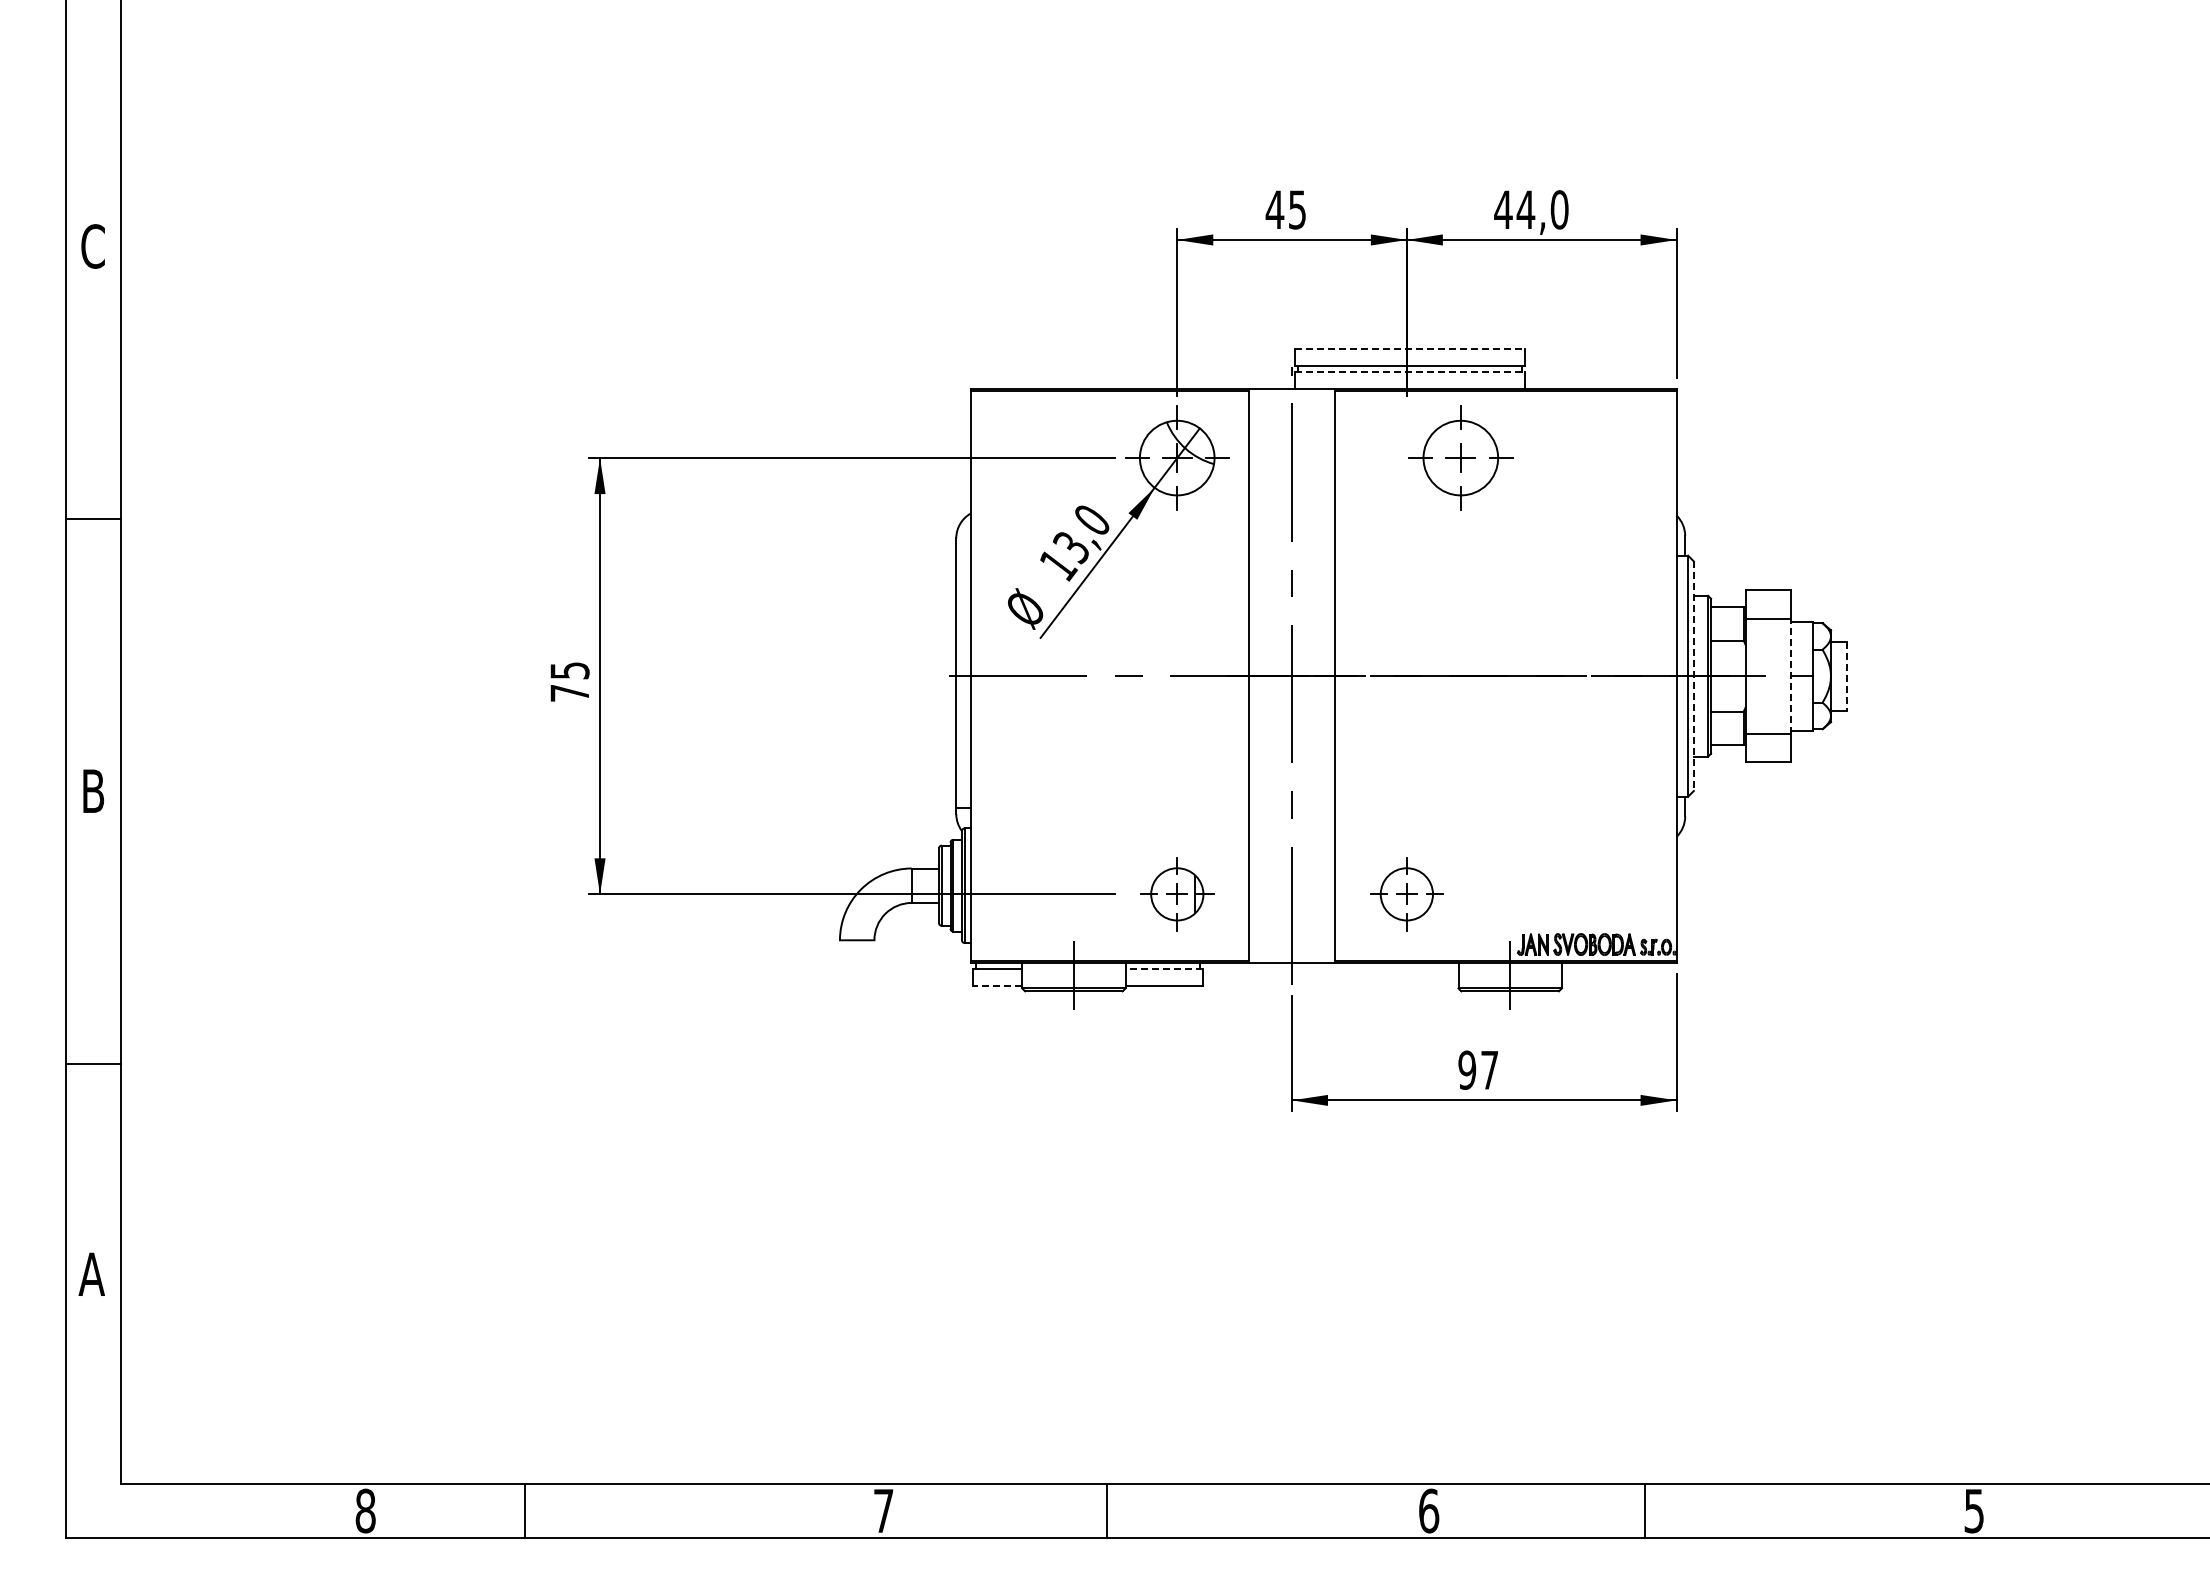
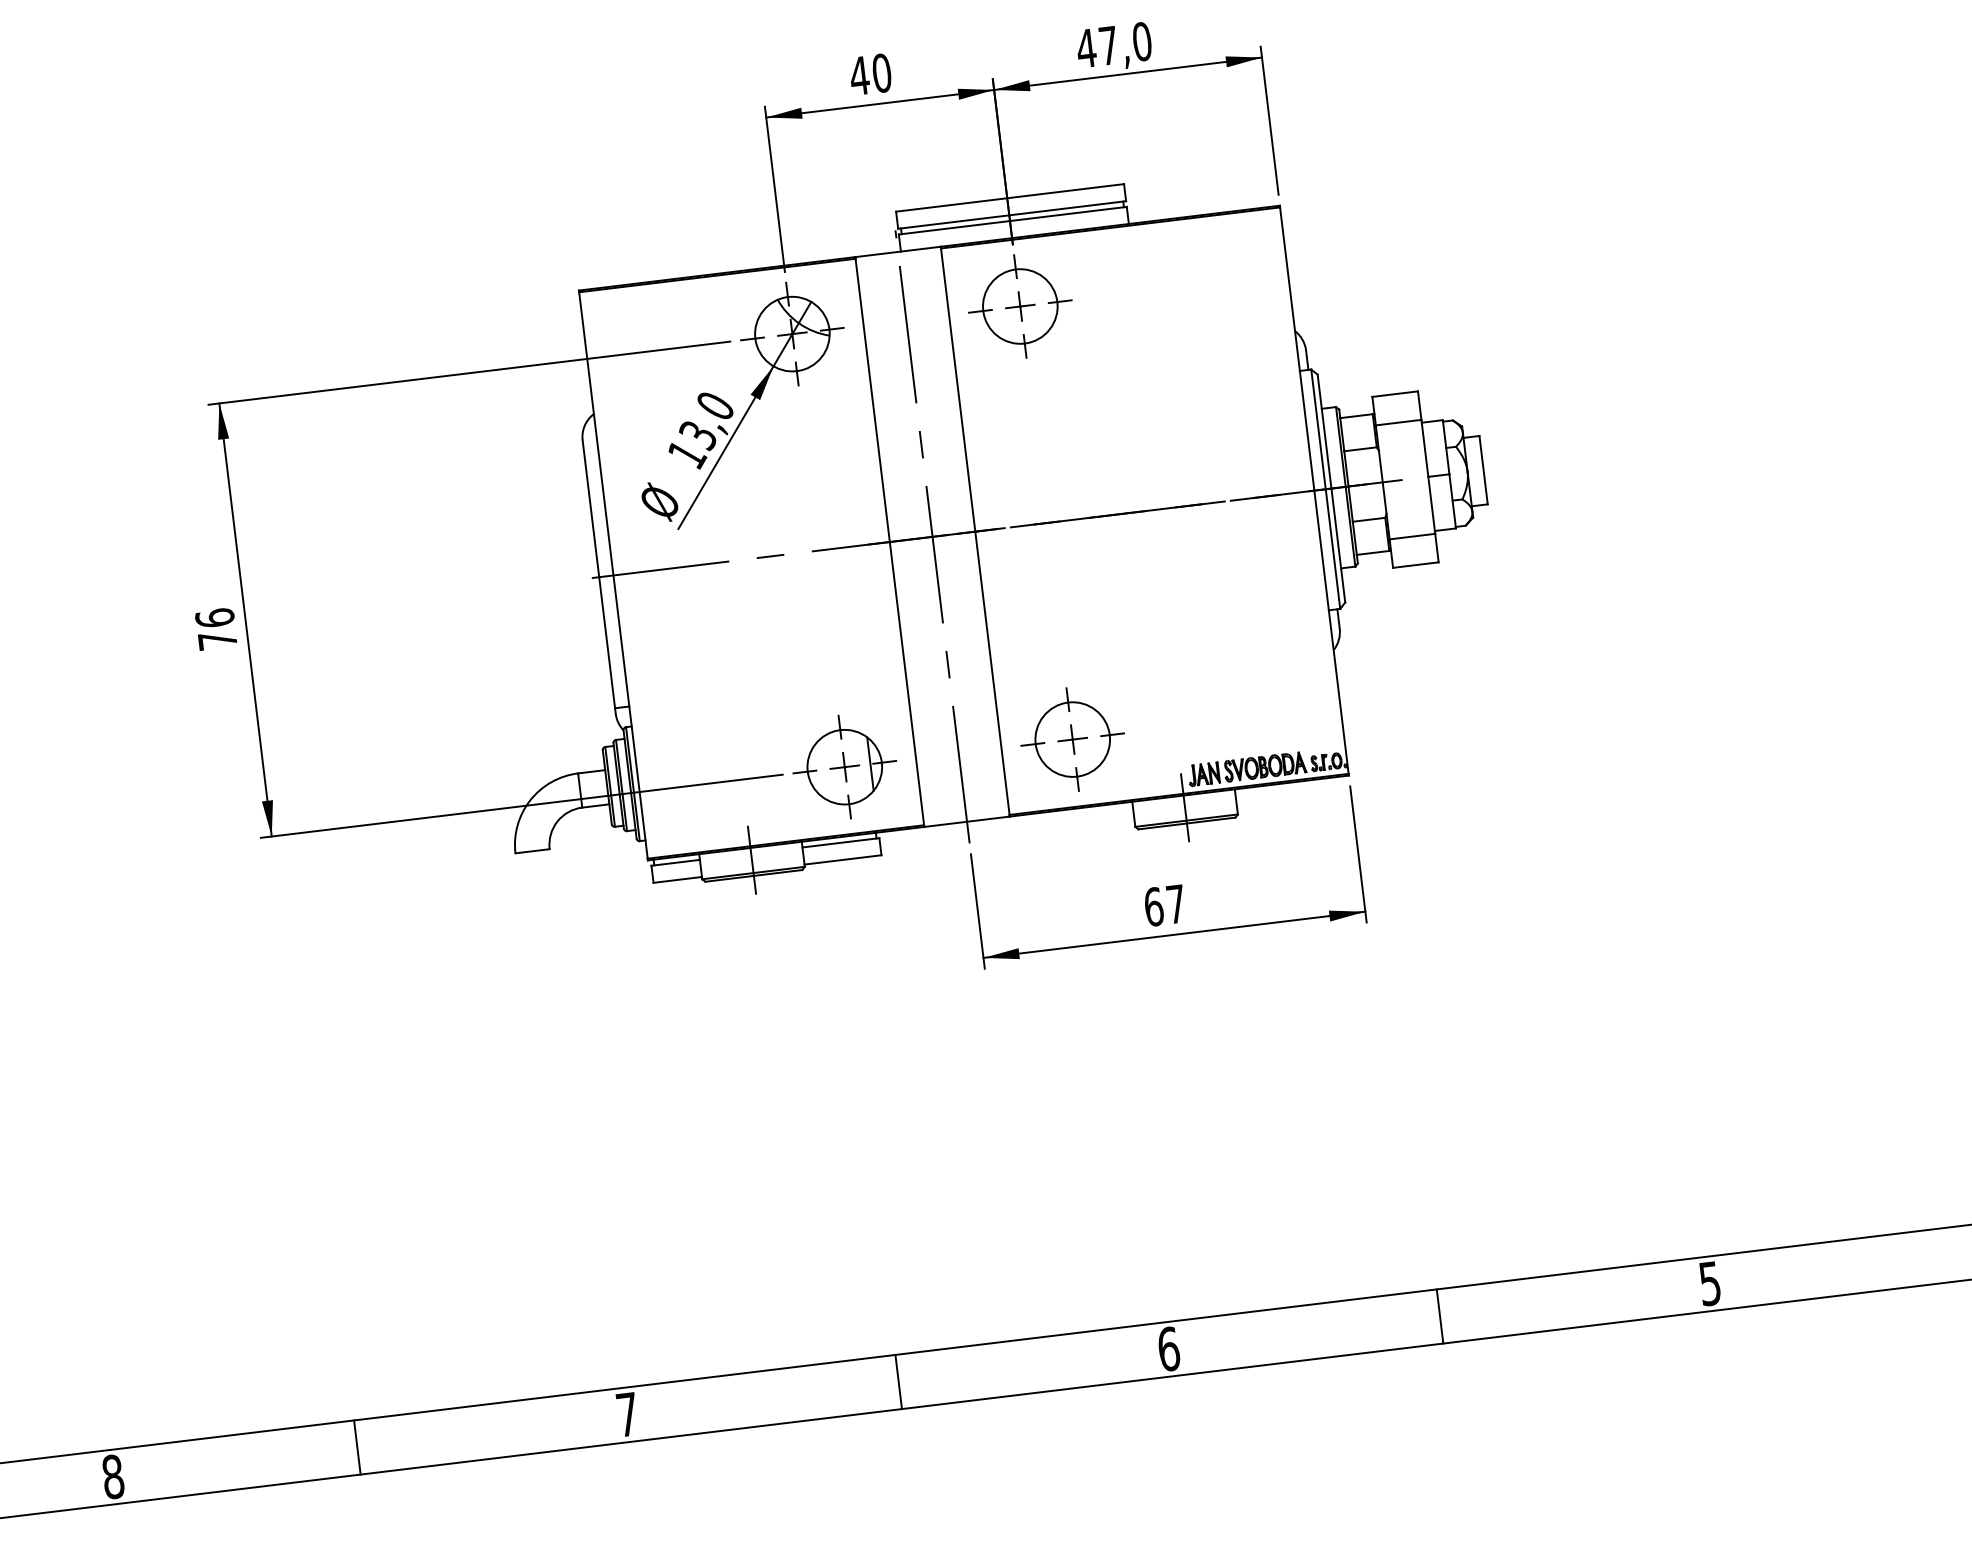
text: (1297, 209) -> (881, 72), 45 -> 40
text: (1525, 209) -> (1108, 45), 44,0 -> 47,0
line: (1409, 349) -> (1009, 198), dashed -> solid
line: (1409, 372) -> (1012, 221), dashed -> solid
part: (1460, 457) -> (1019, 305), moved
text: (569, 670) -> (214, 617), 75 -> 76
line: (1791, 675) -> (1428, 476), dashed -> solid
line: (1693, 676) -> (1331, 488), dashed -> solid
line: (1847, 676) -> (1484, 470), dashed -> solid
part: (1177, 894) -> (845, 767), size x1.43
part: (1406, 894) -> (1072, 739), size x1.43
line: (1164, 968) -> (841, 842), dashed -> solid
line: (997, 986) -> (677, 880), dashed -> solid
text: (1467, 1069) -> (1154, 906), 97 -> 67
line: (524, 1510) -> (357, 1446), moved
line: (1106, 1510) -> (898, 1381), moved
line: (1645, 1510) -> (1440, 1315), moved

